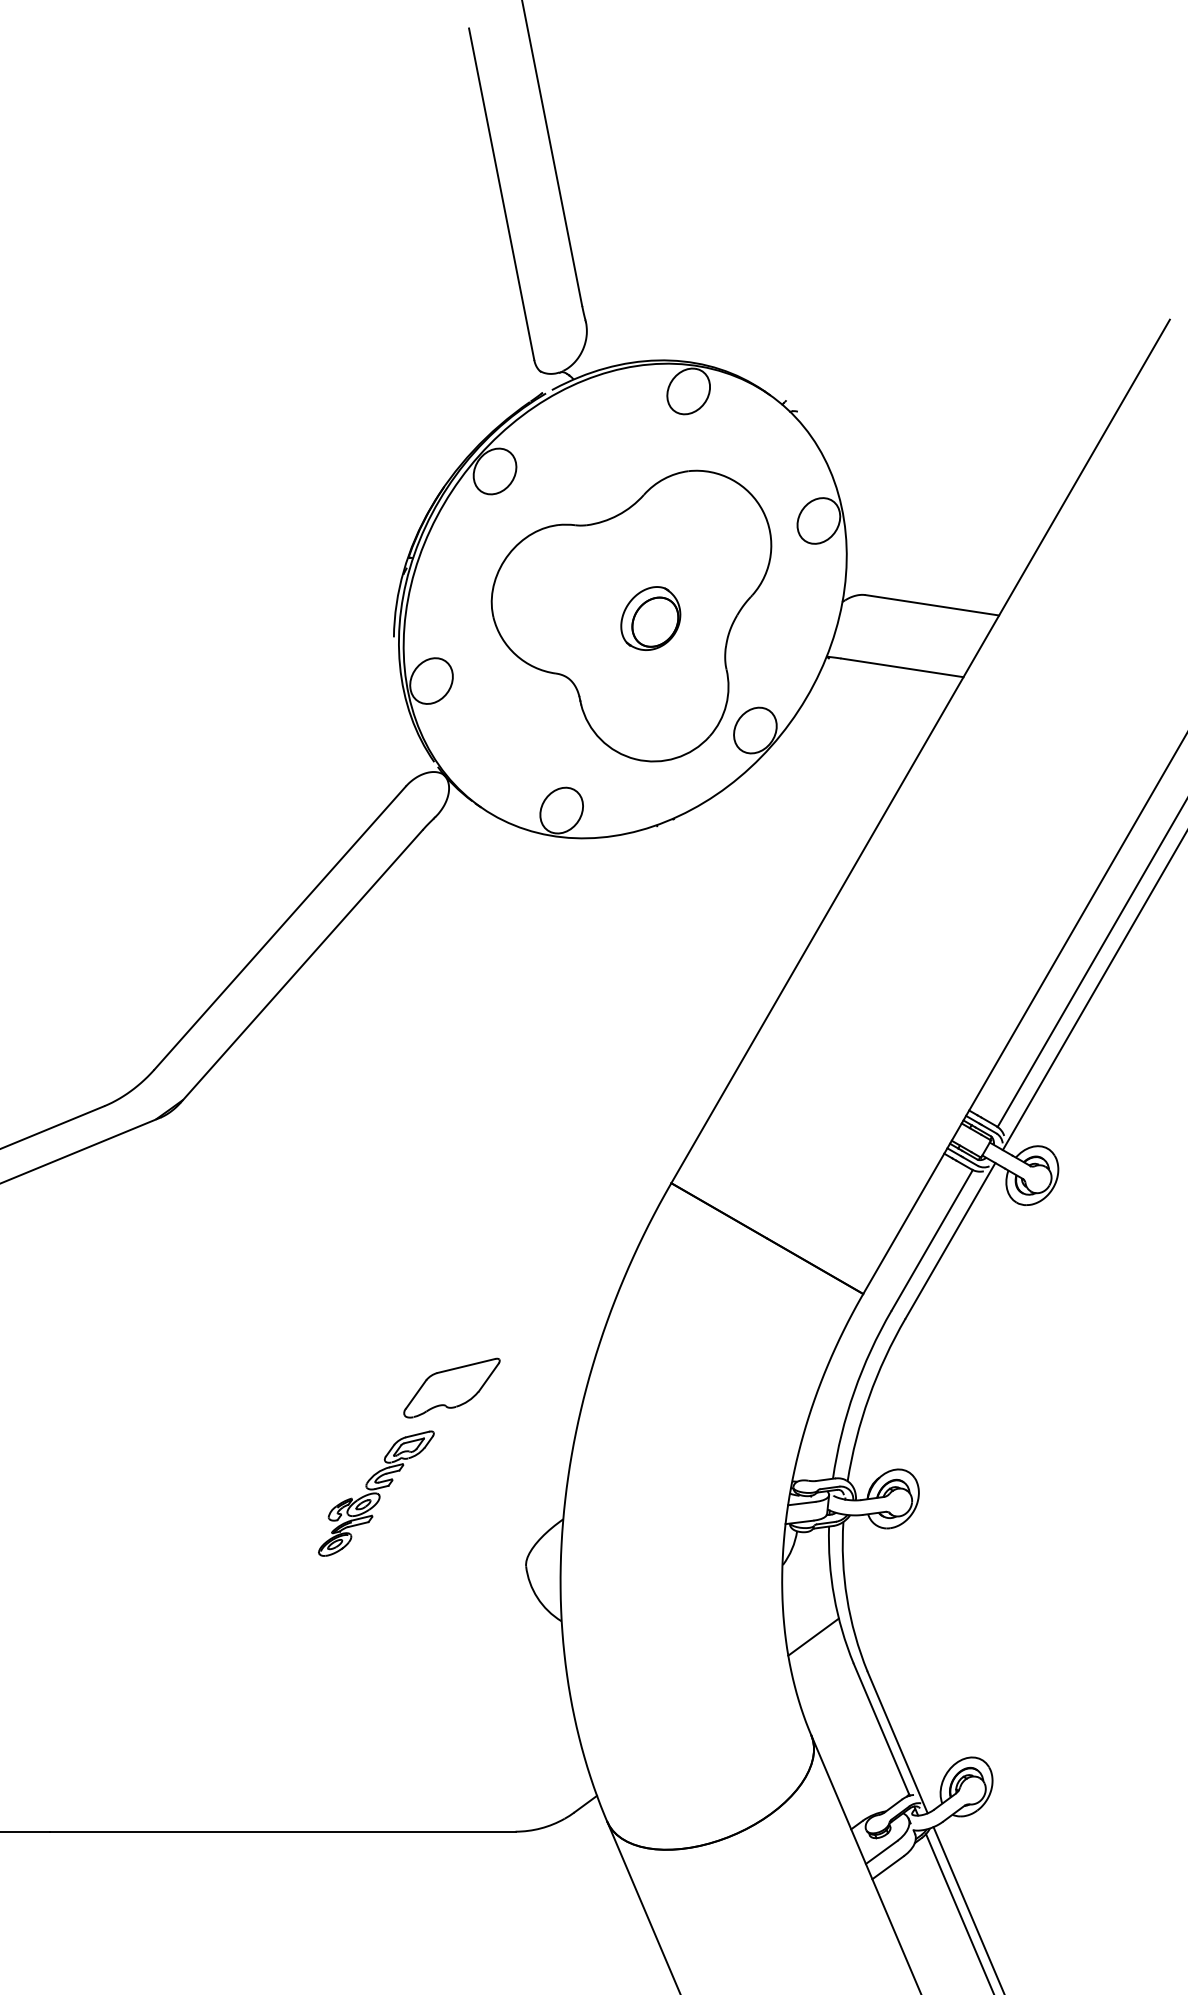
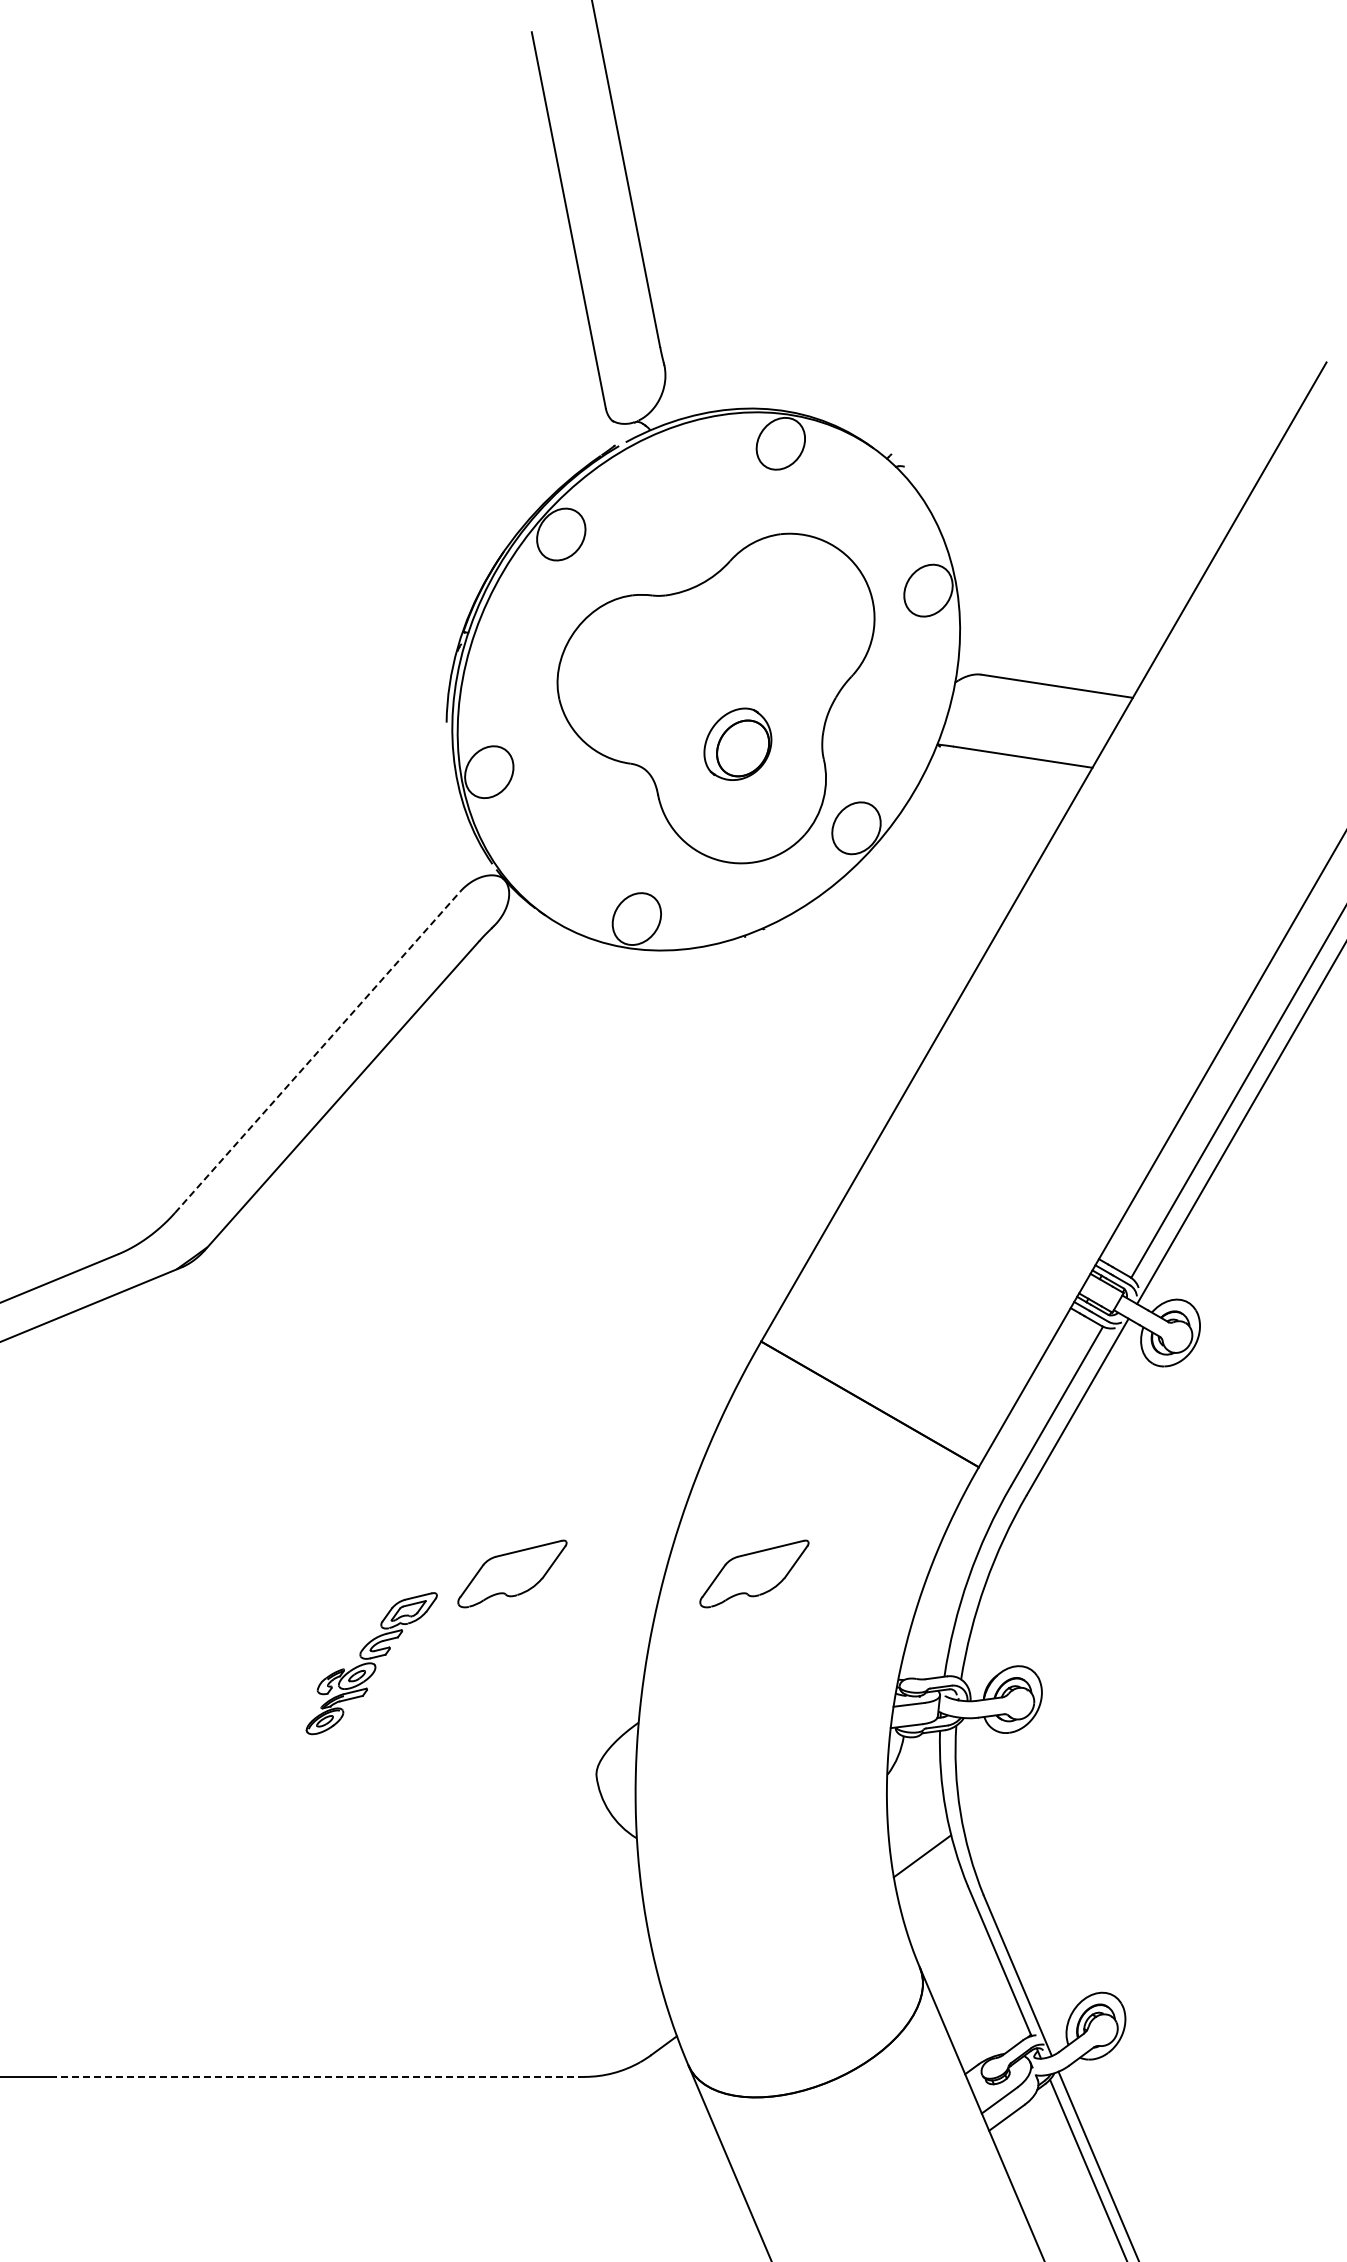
part: (650, 617) -> (737, 743), moved
line: (280, 928) -> (317, 1052), solid -> dashed
part: (665, 1387) -> (754, 1573), added
part: (376, 1493) -> (371, 1663), moved
line: (282, 1831) -> (320, 2076), solid -> dashed

